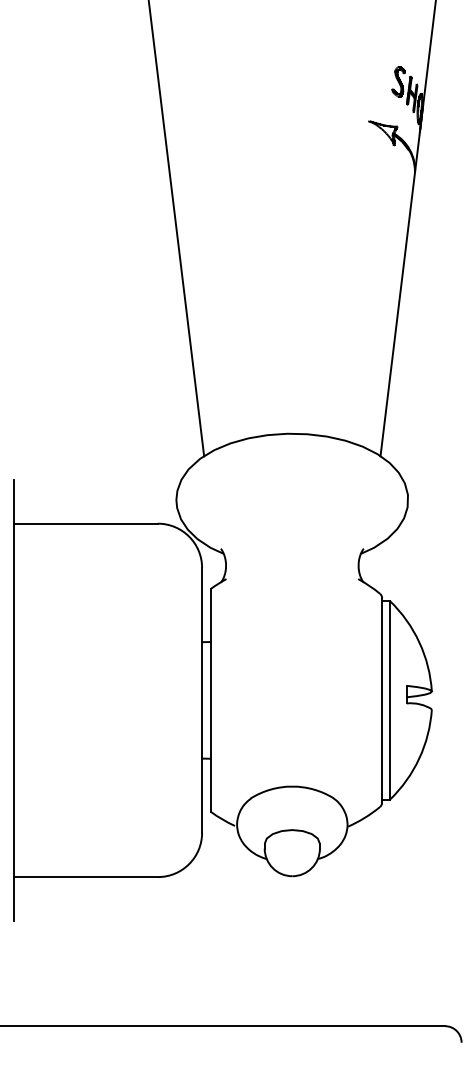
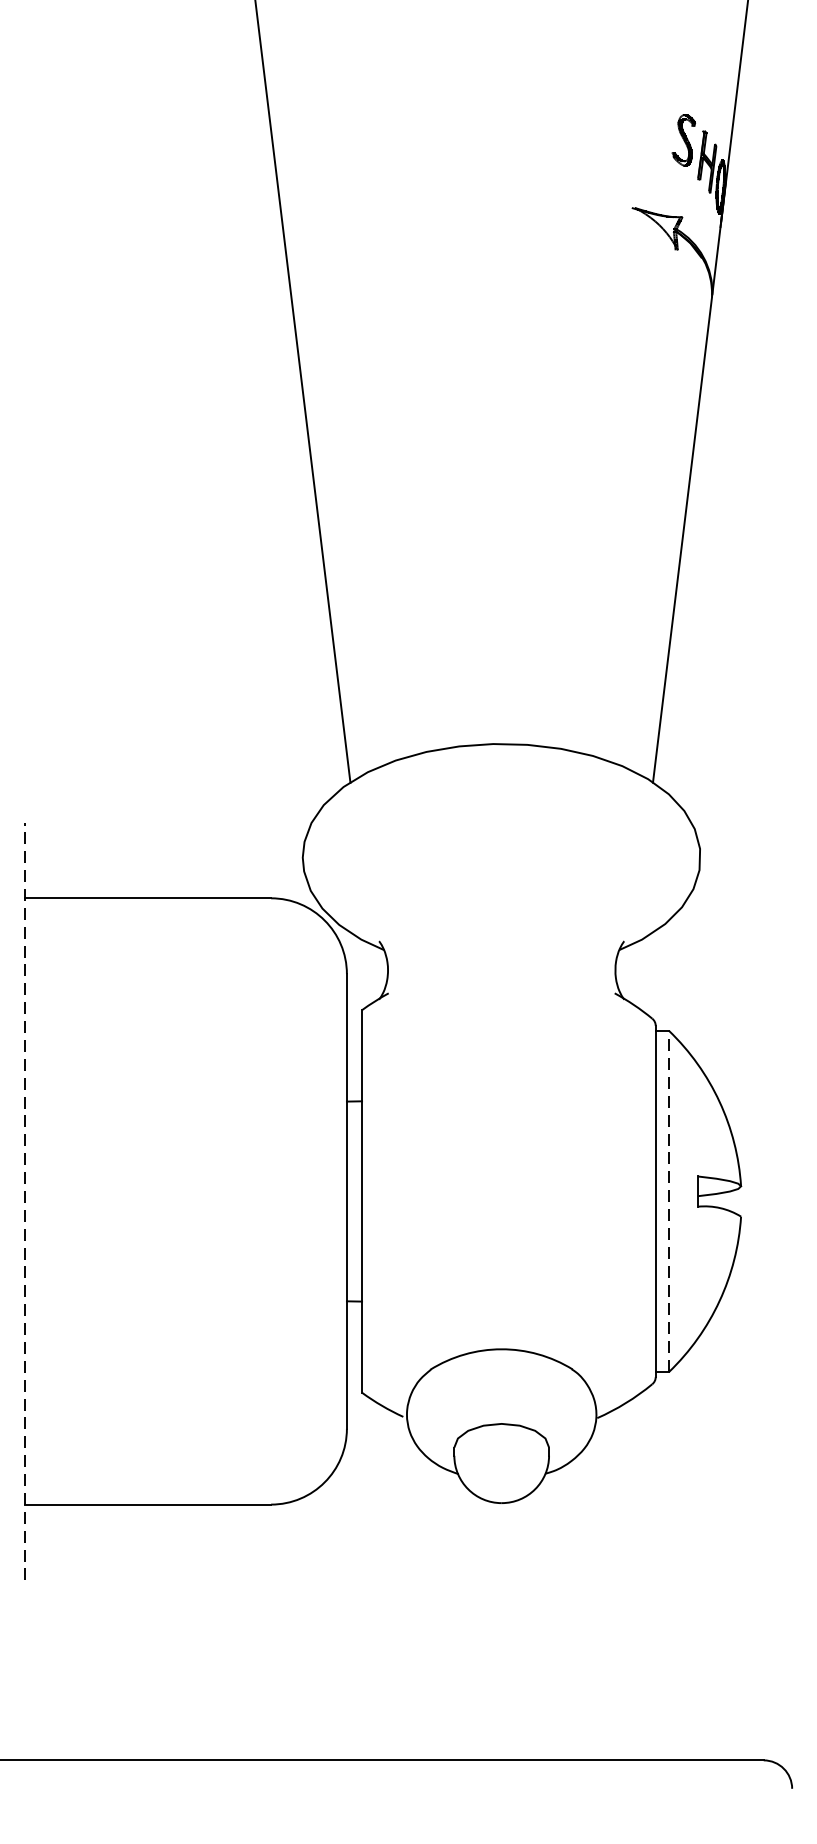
line: (389, 699) -> (668, 1199), solid -> dashed
line: (14, 700) -> (25, 1201), solid -> dashed

